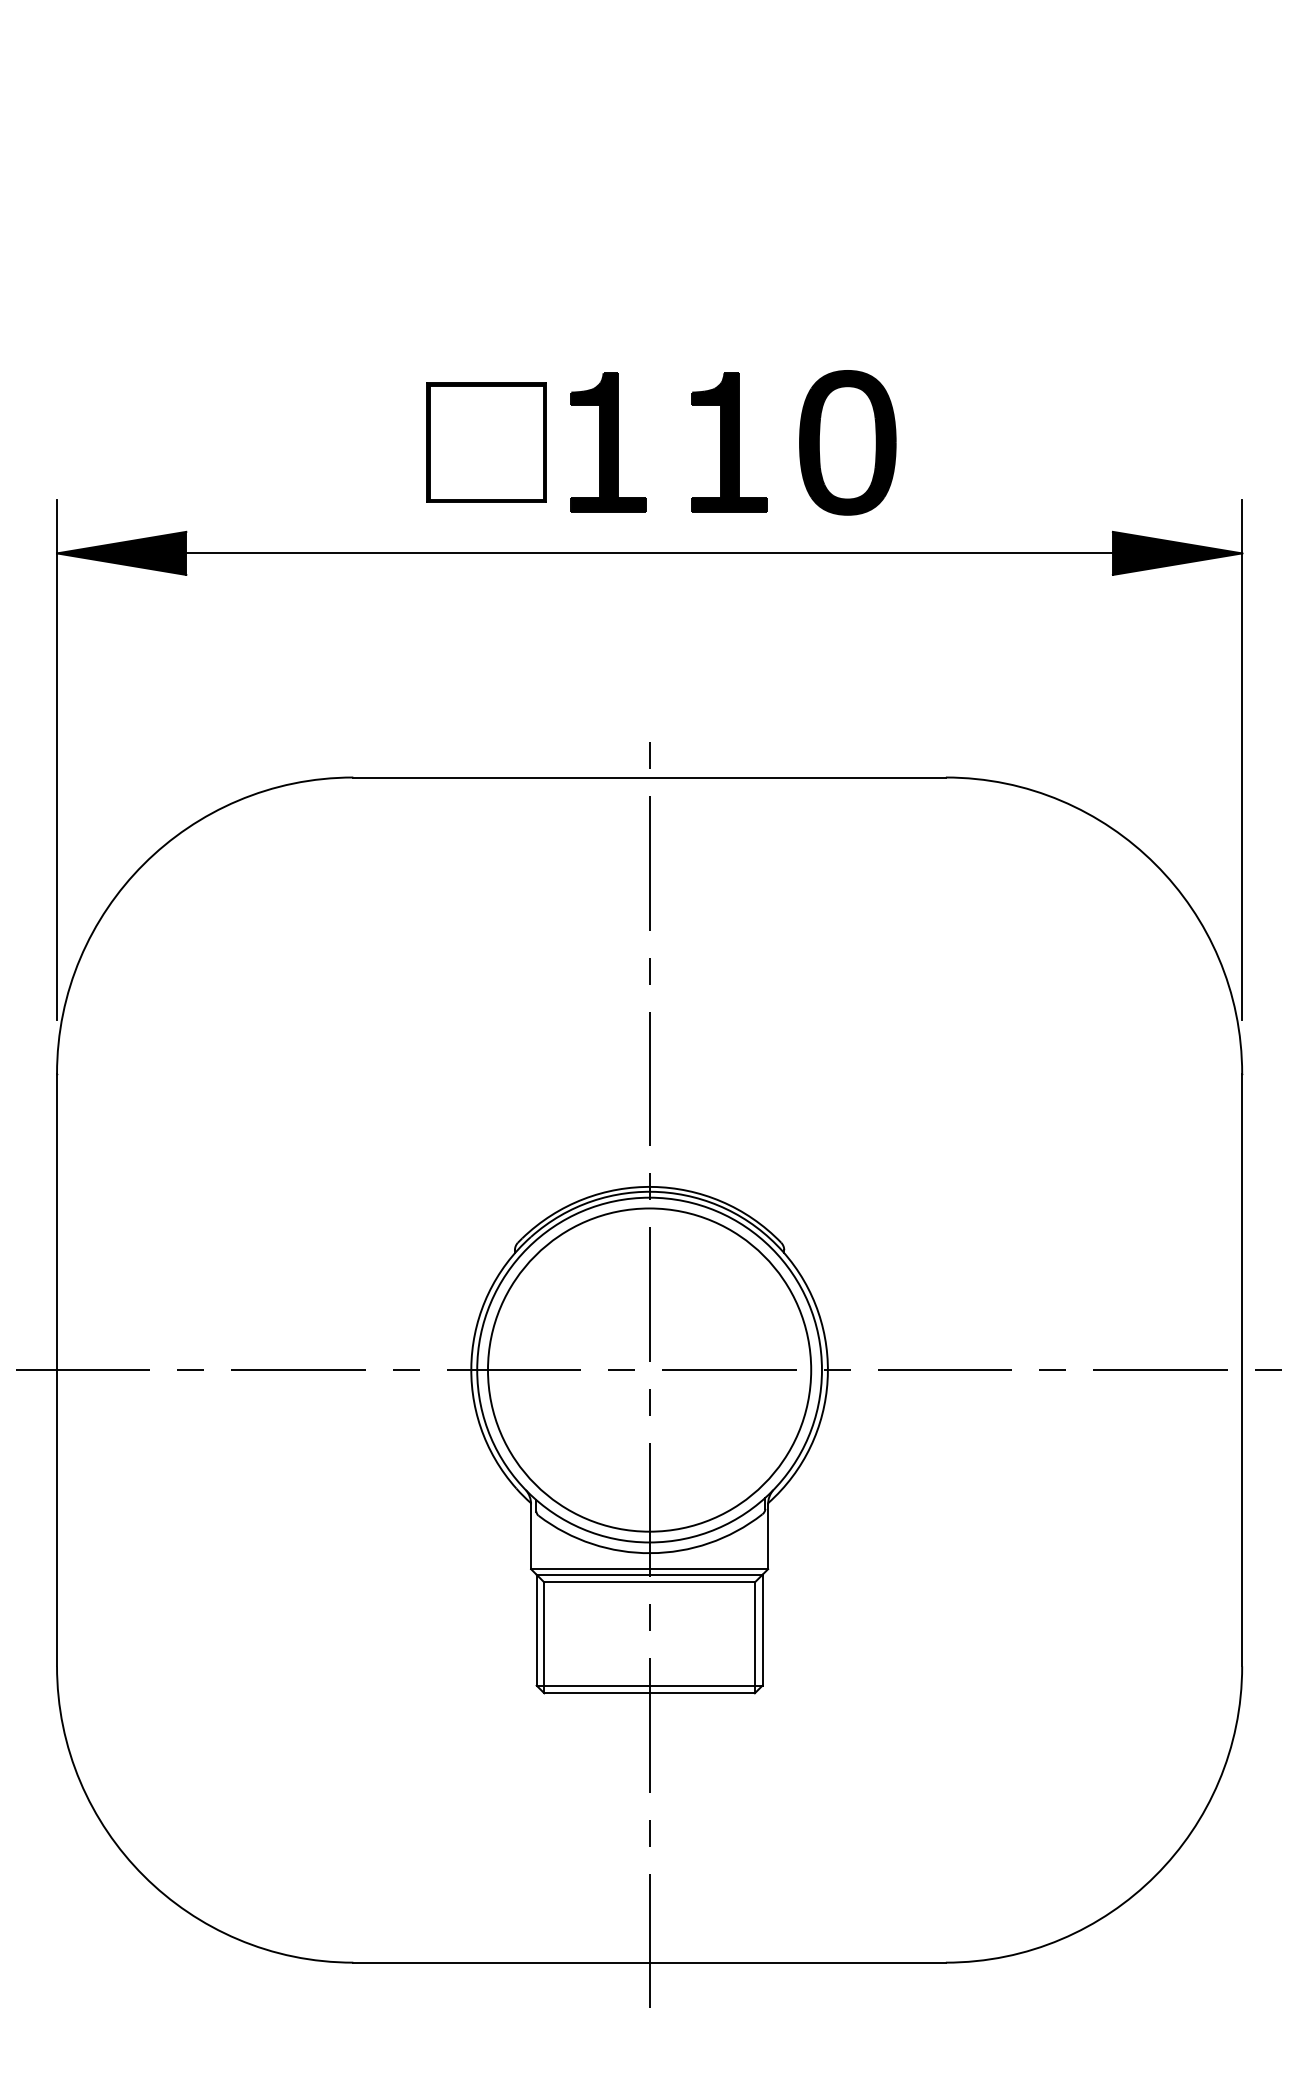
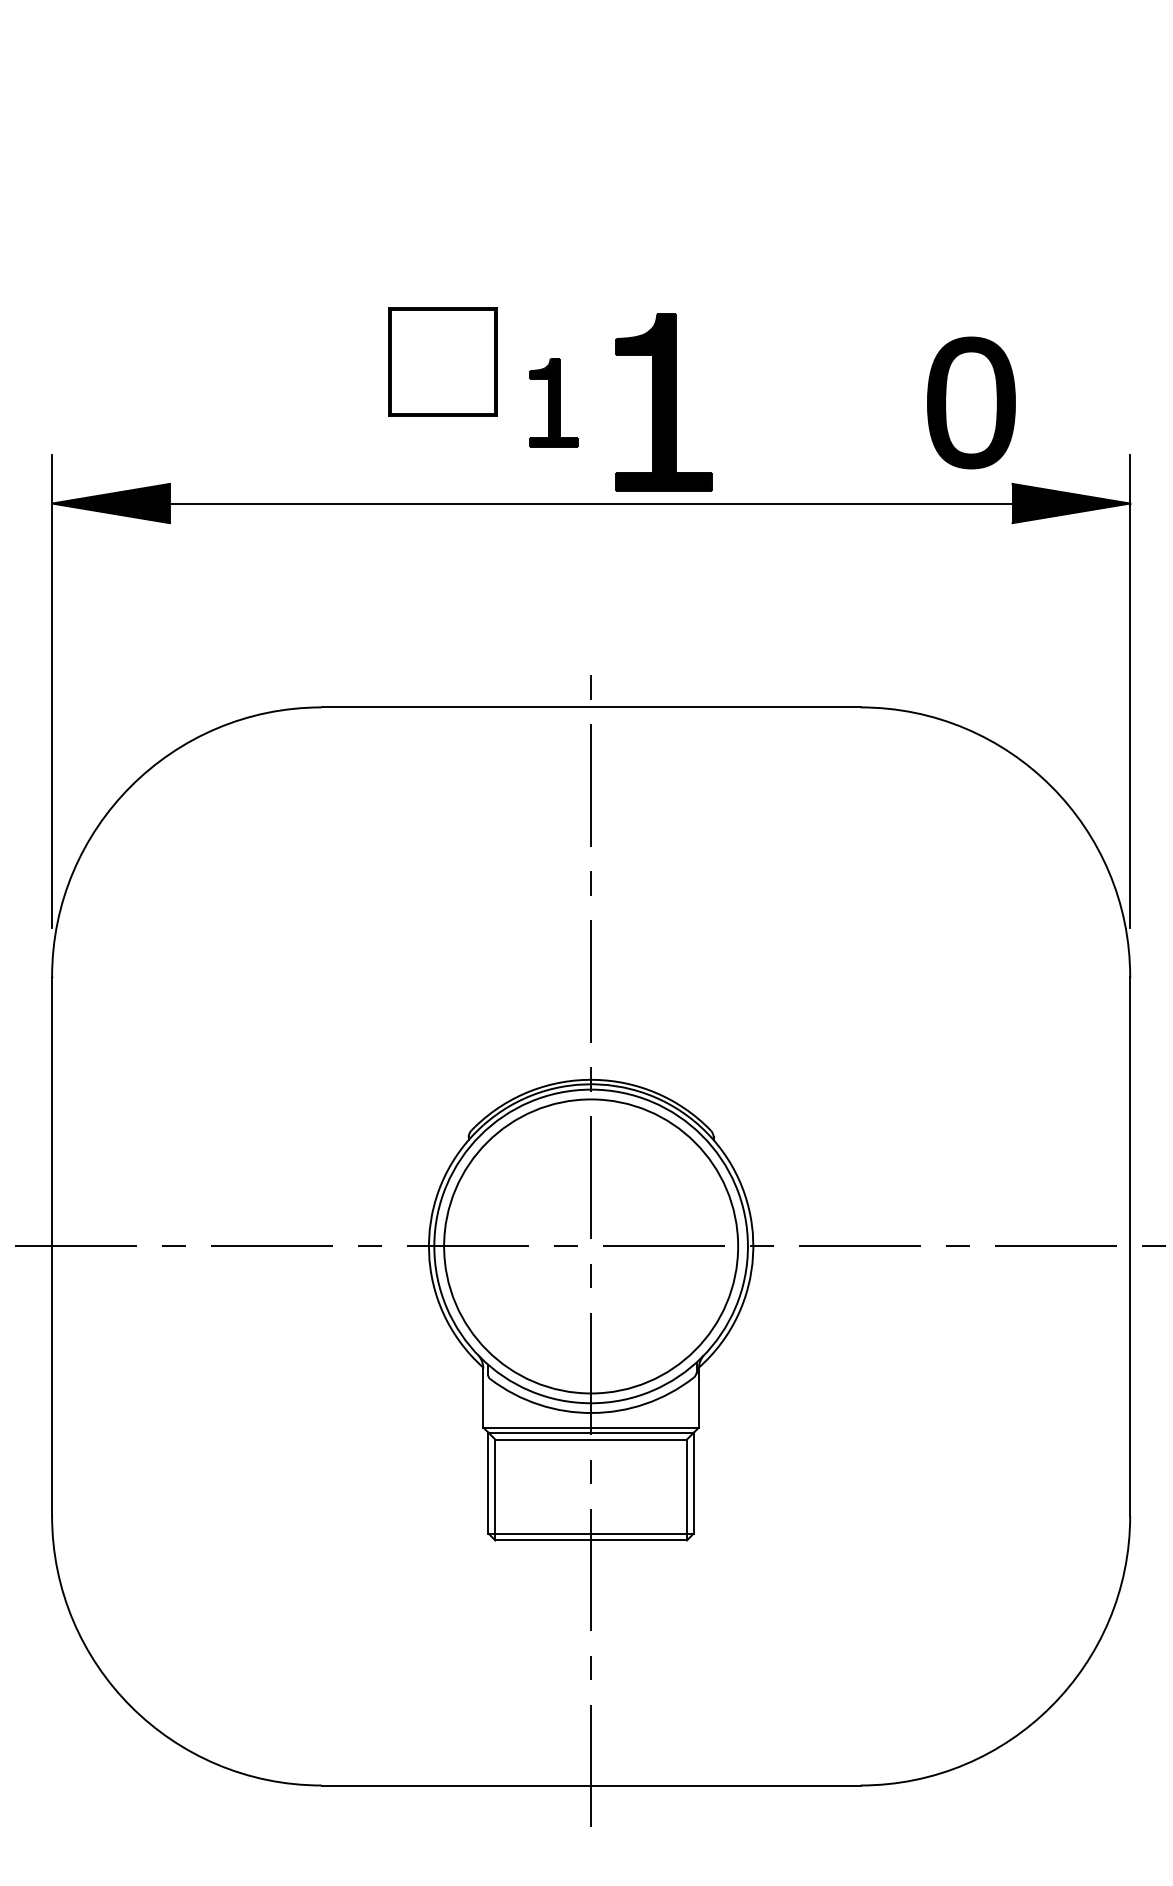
part: (486, 442) -> (442, 361), moved
part: (608, 442) -> (553, 402), size x0.7
part: (729, 442) -> (663, 402), size x1.4
part: (847, 442) -> (971, 402), moved

